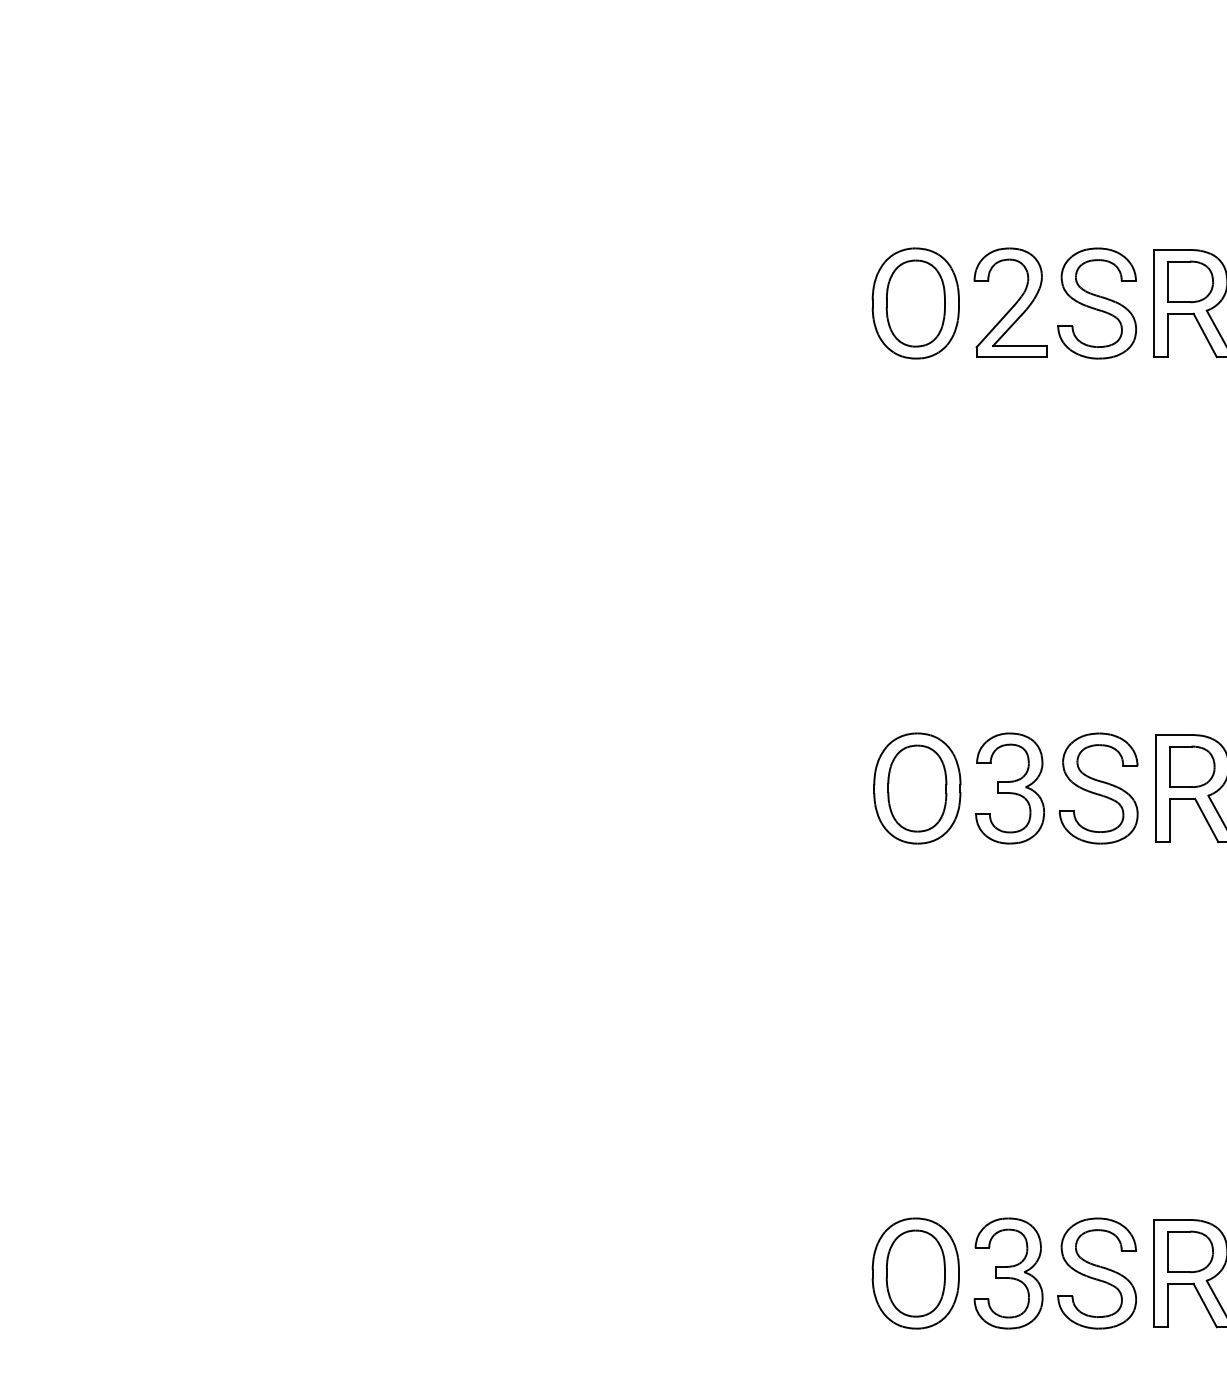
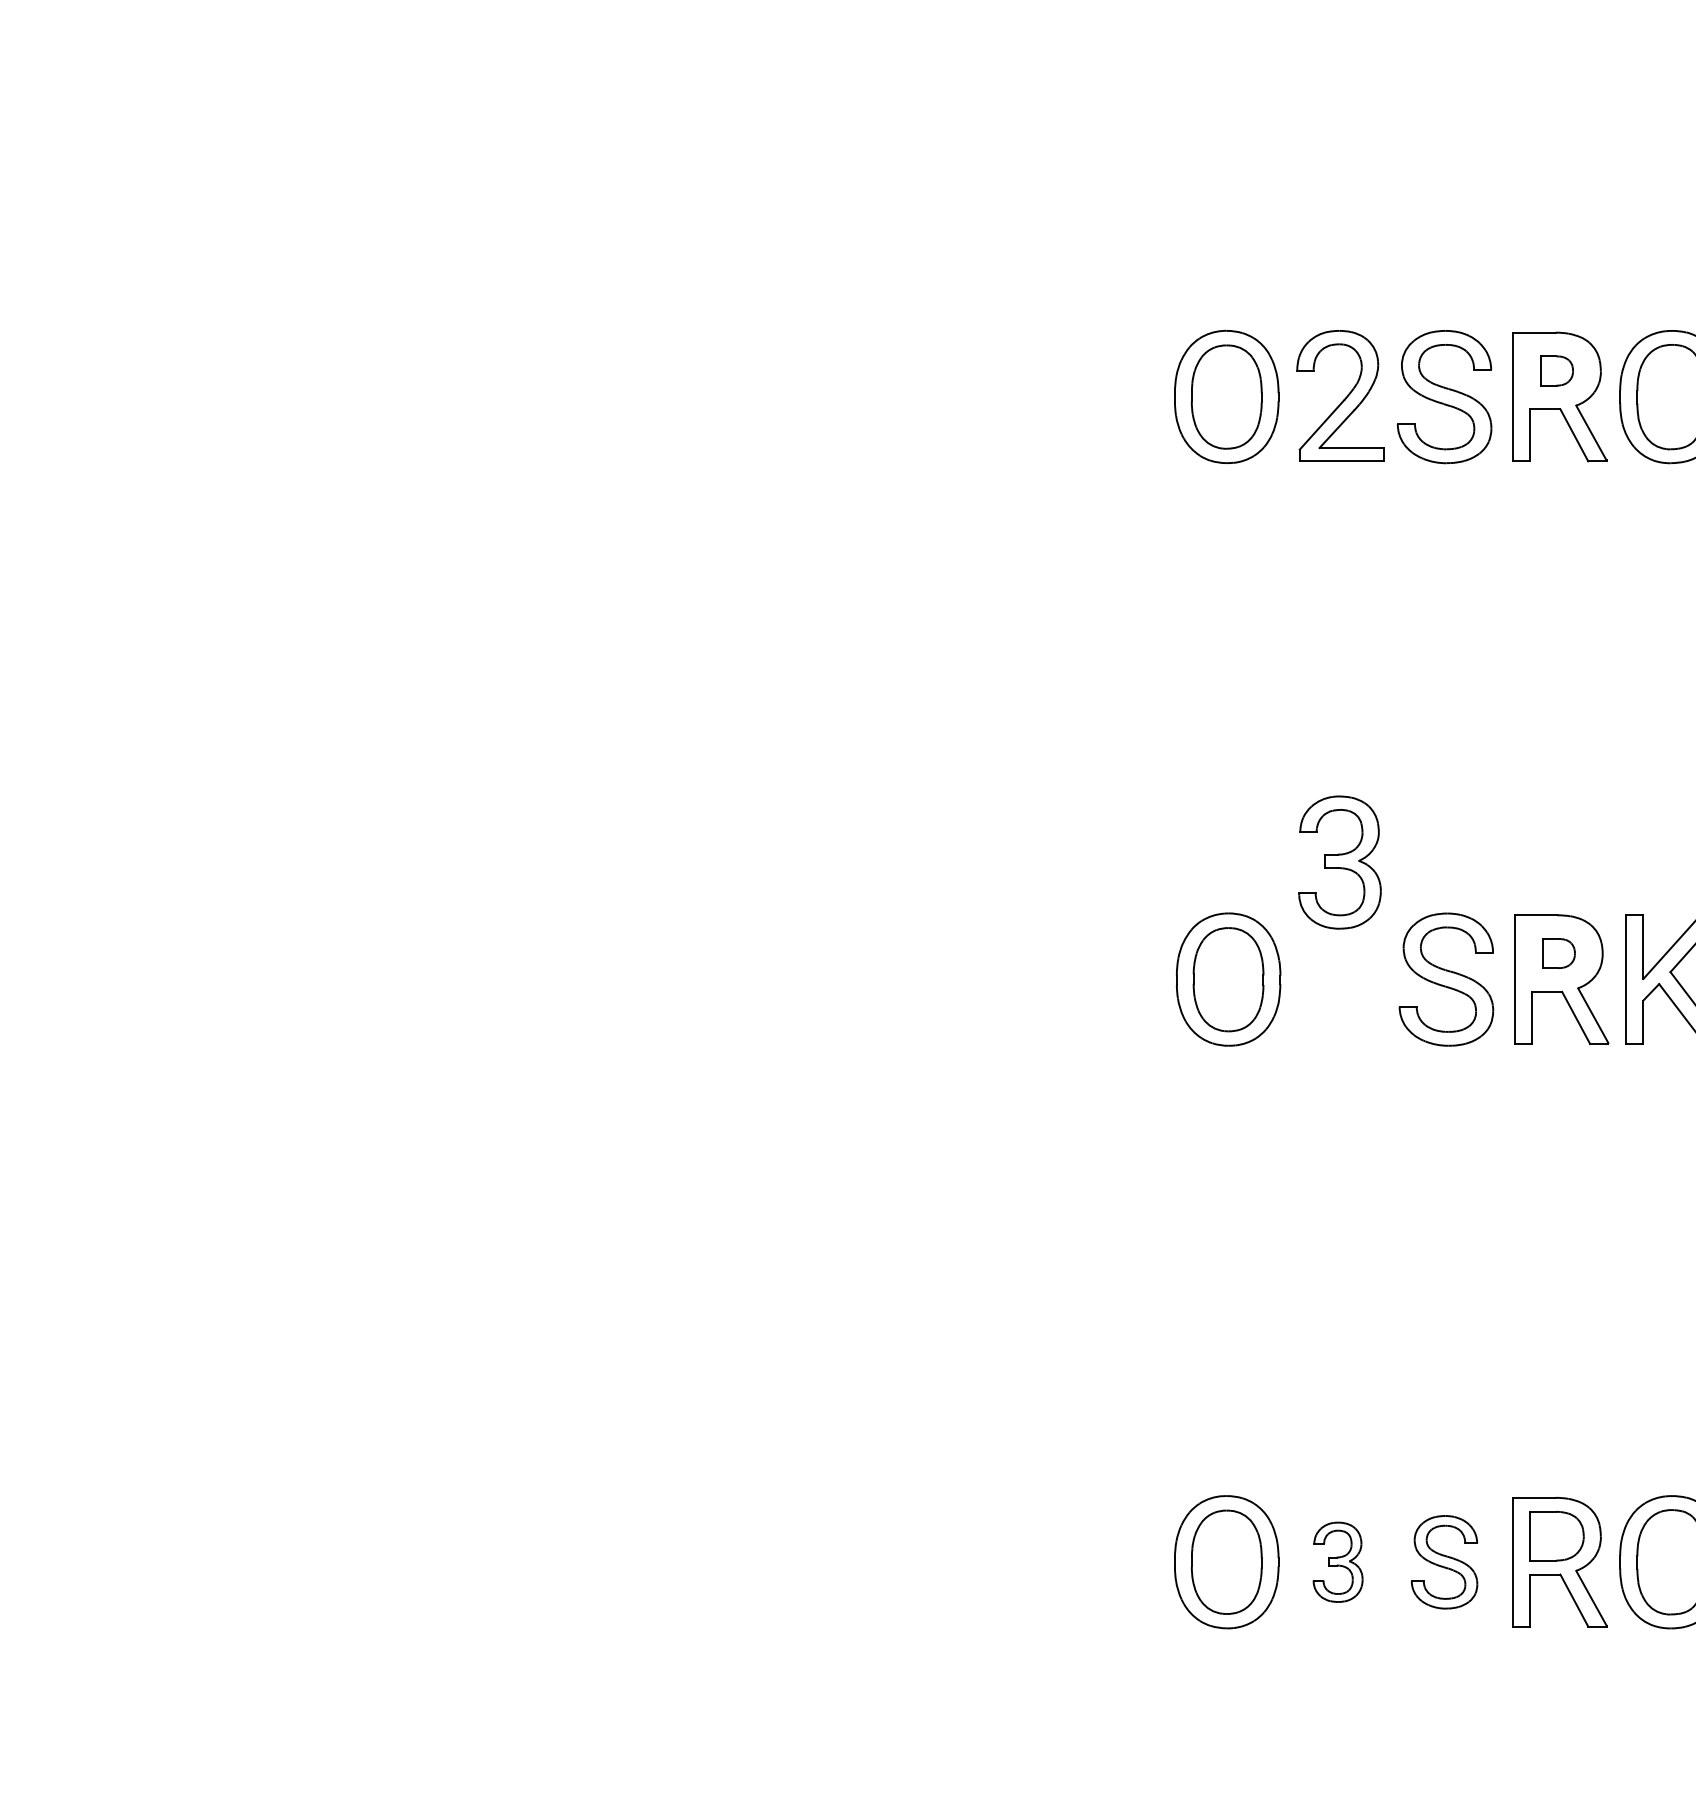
part: (1190, 281) -> (1556, 370), size x0.6
part: (1192, 766) -> (1558, 953), size x0.6
part: (1009, 788) -> (1339, 862), moved
part: (1008, 1273) -> (1337, 1562), size x0.6
part: (1097, 1273) -> (1444, 1562), size x0.7

